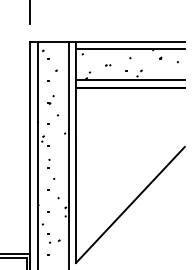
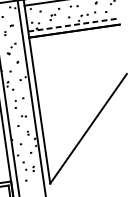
line: (130, 80) -> (73, 25), solid -> dashed

